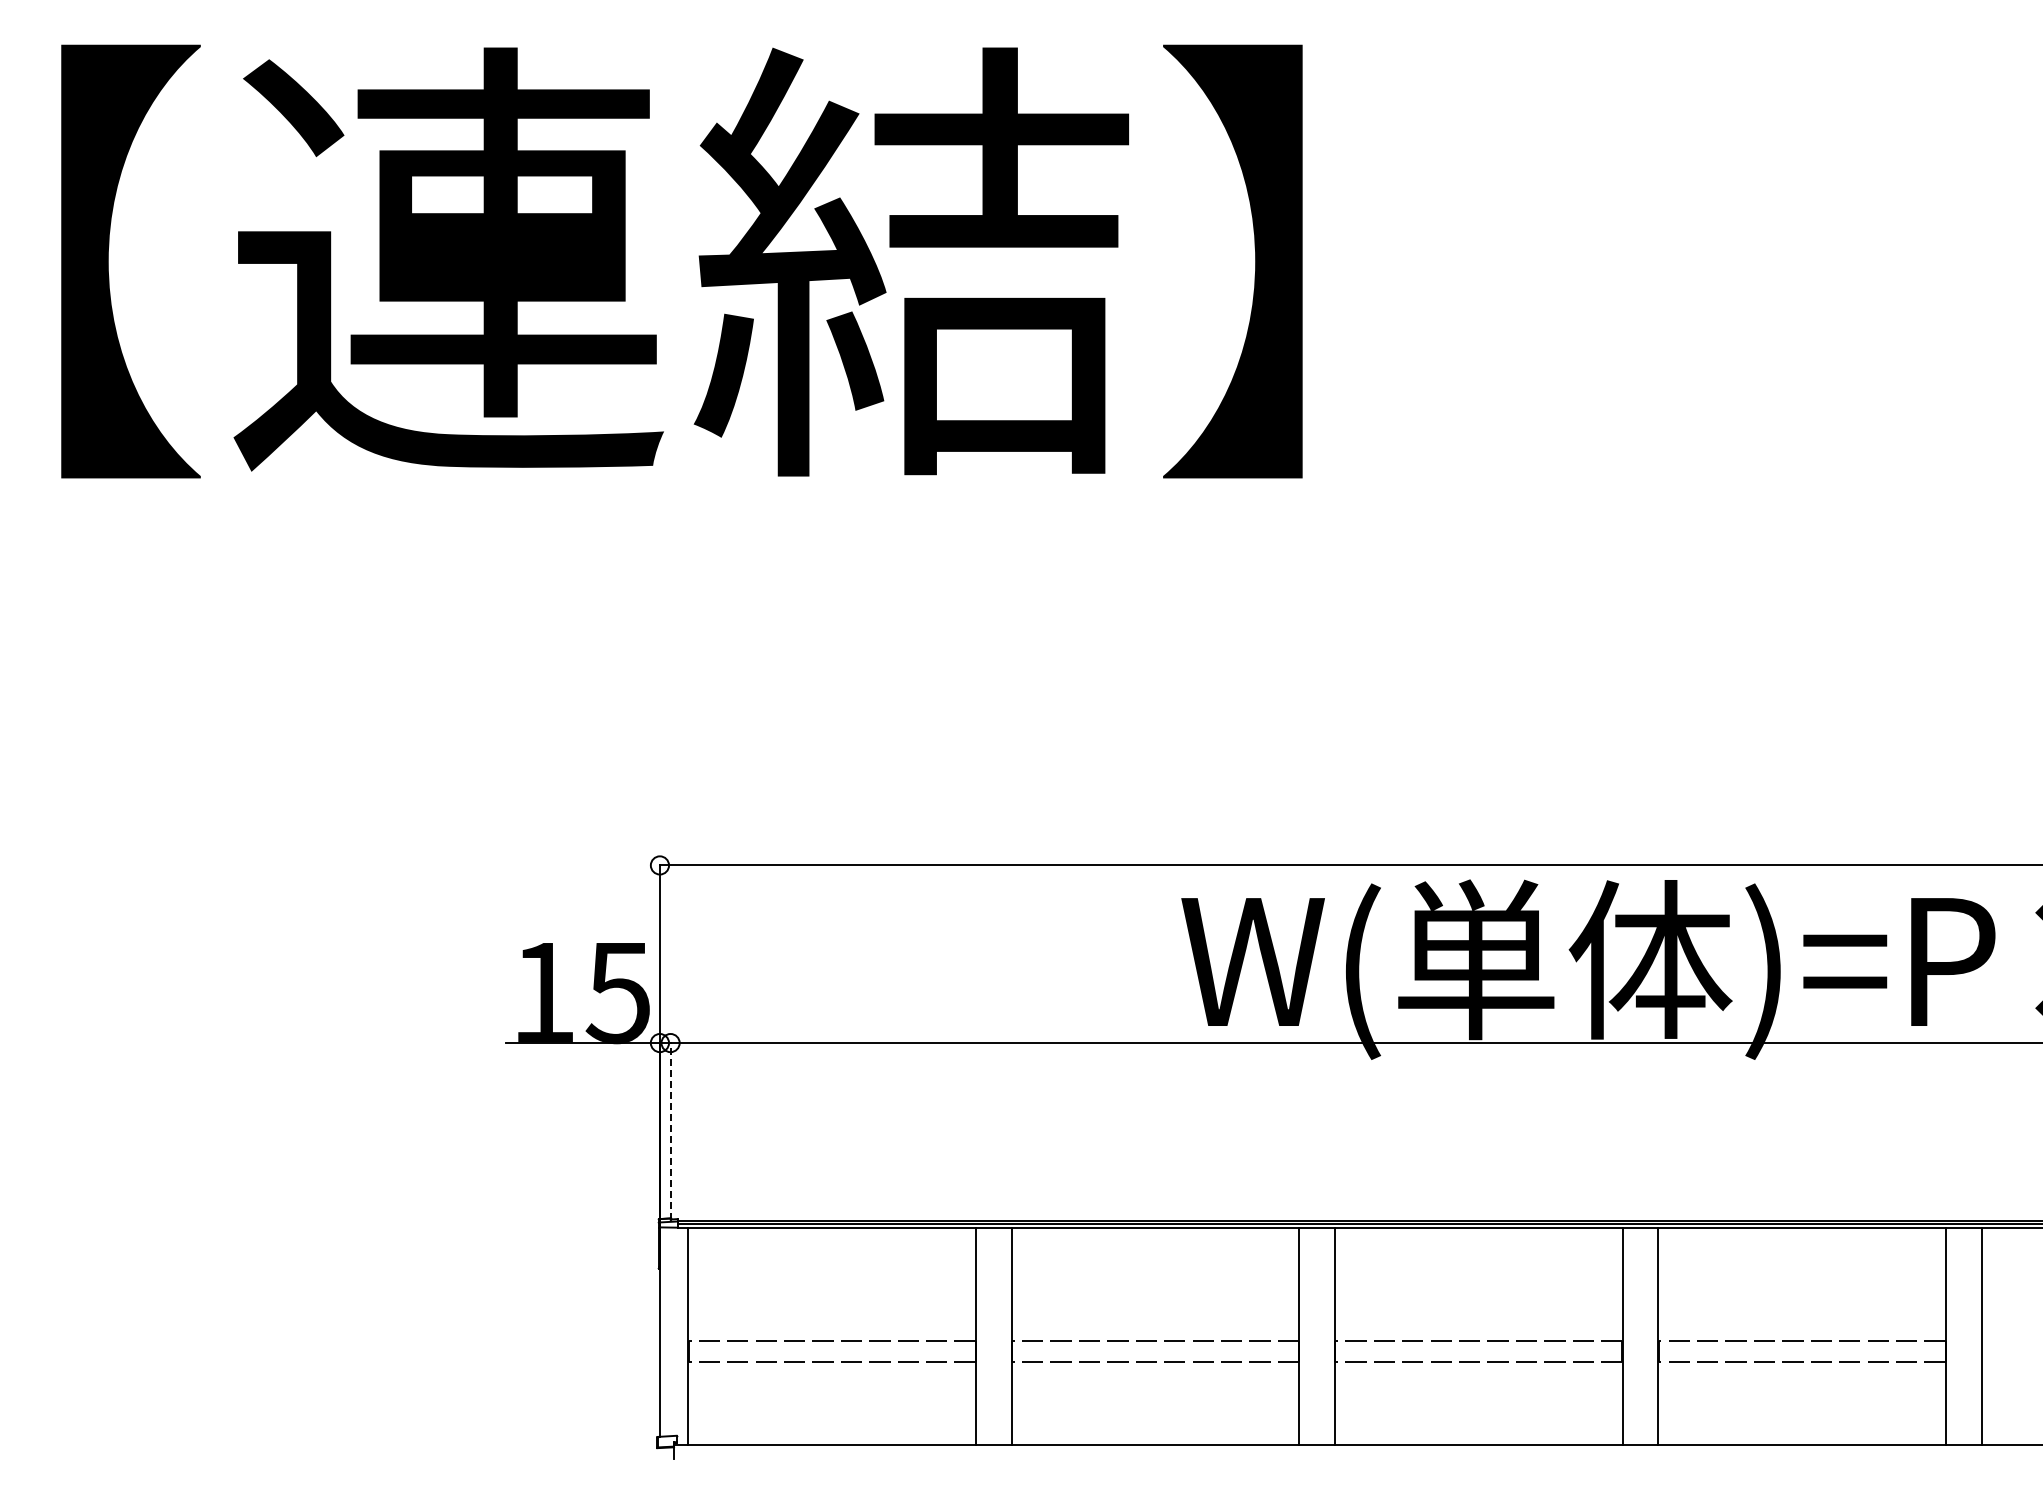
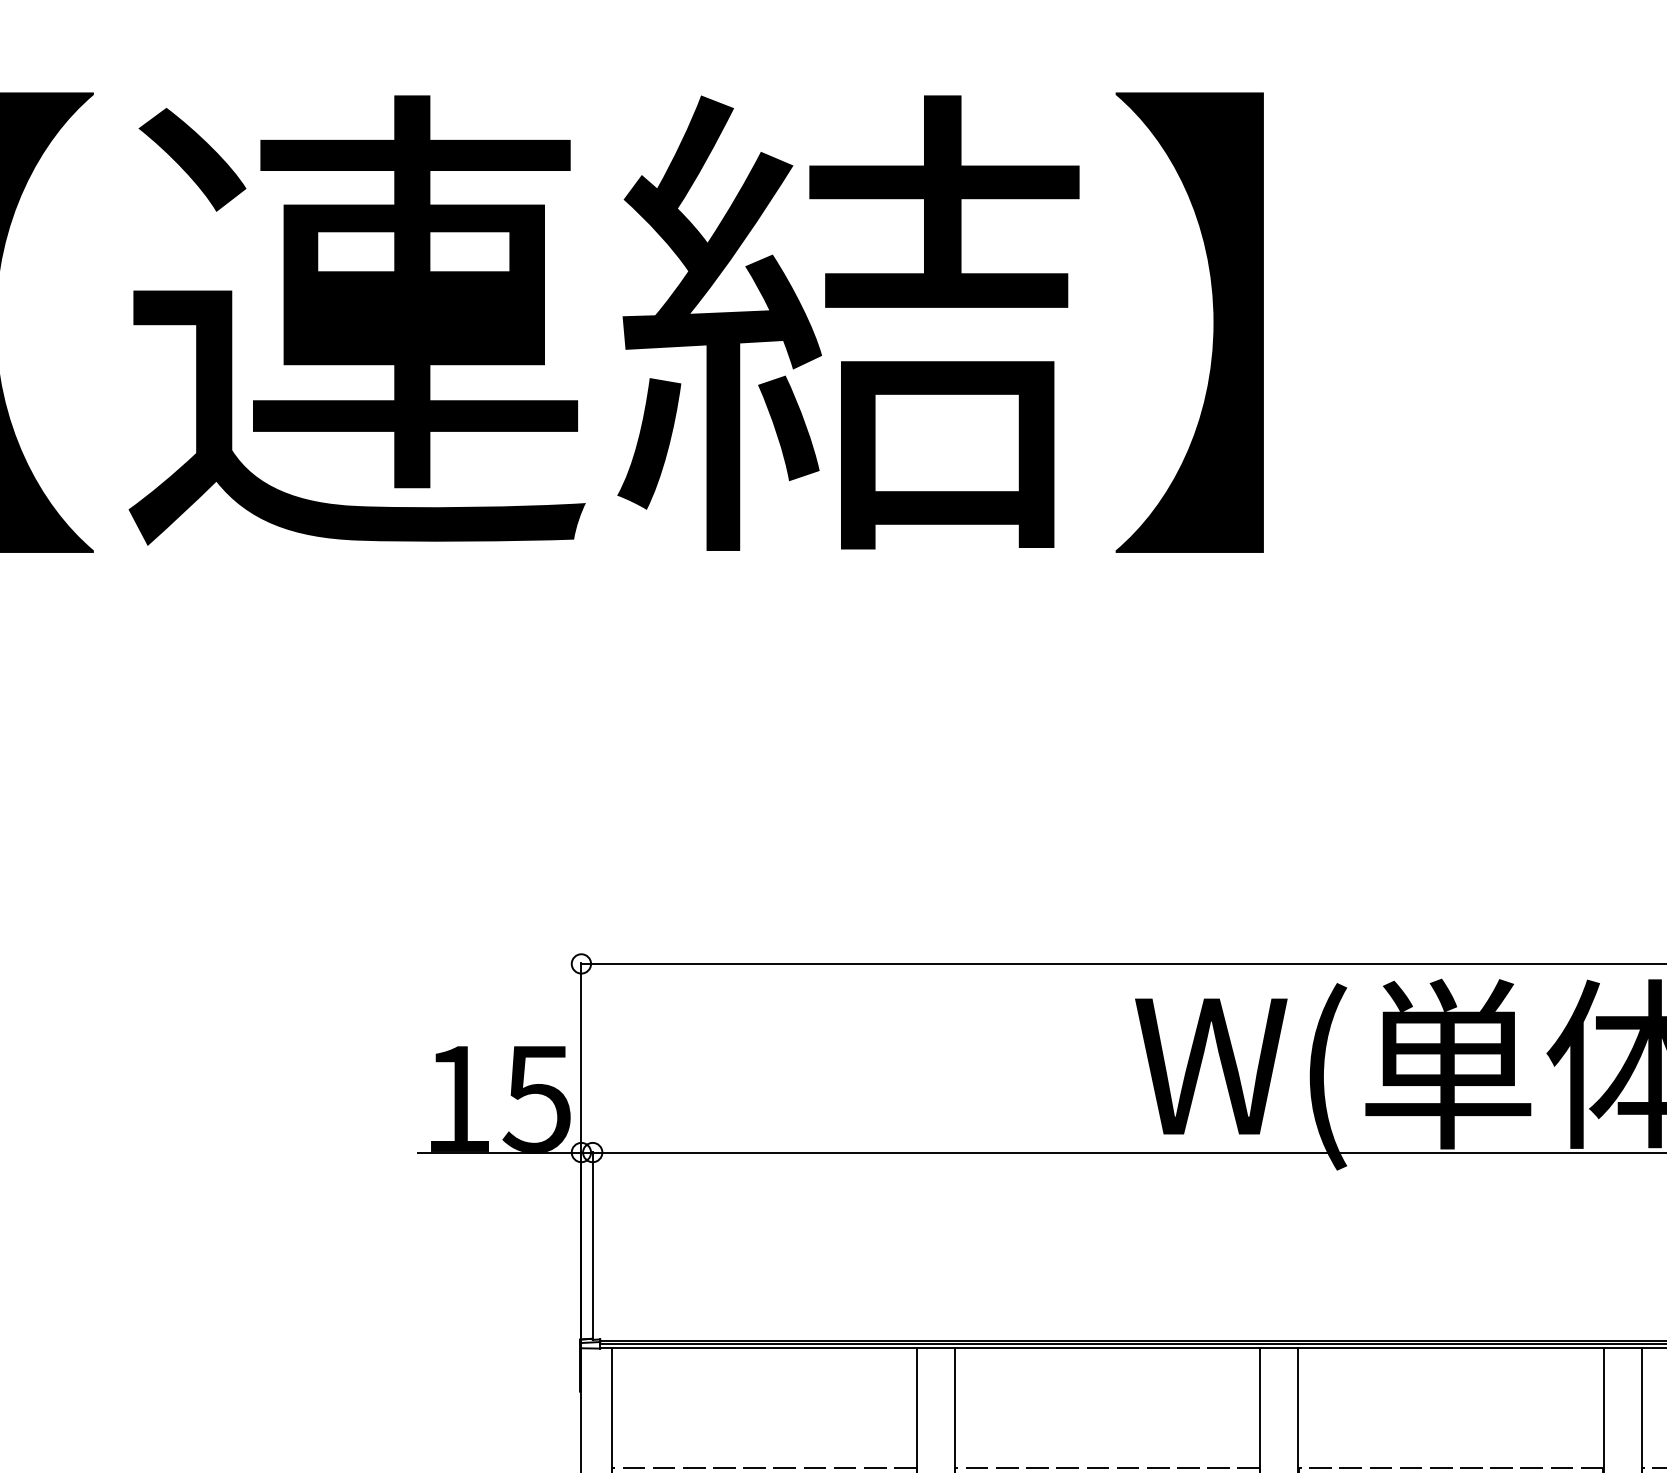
line: (670, 1131) -> (592, 1246), dashed -> solid

